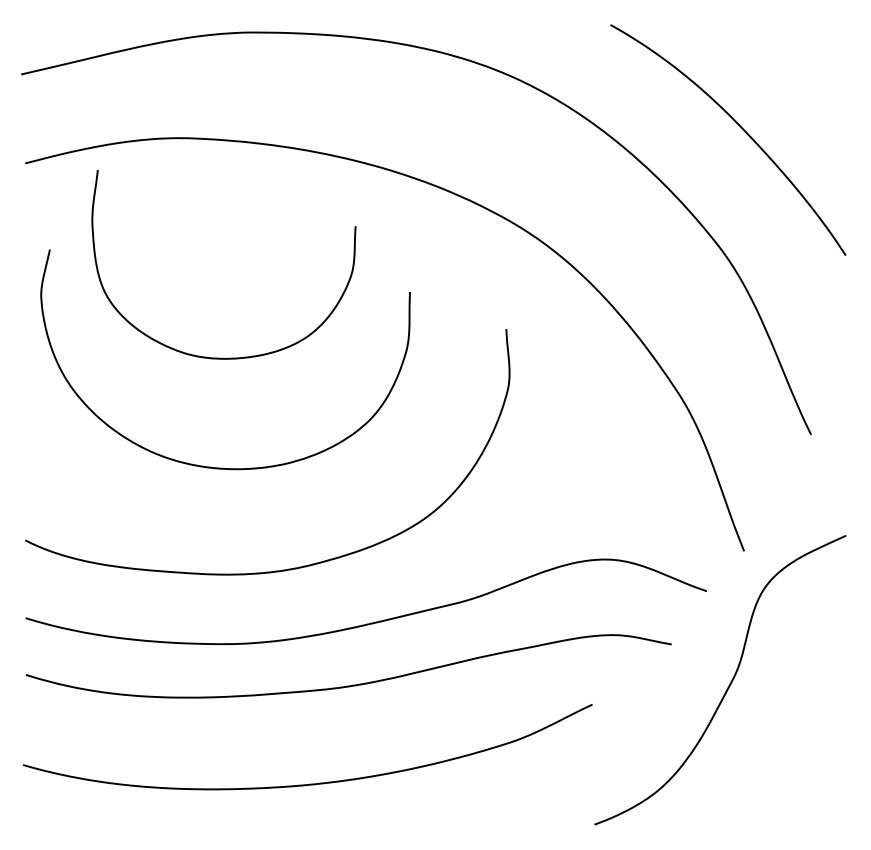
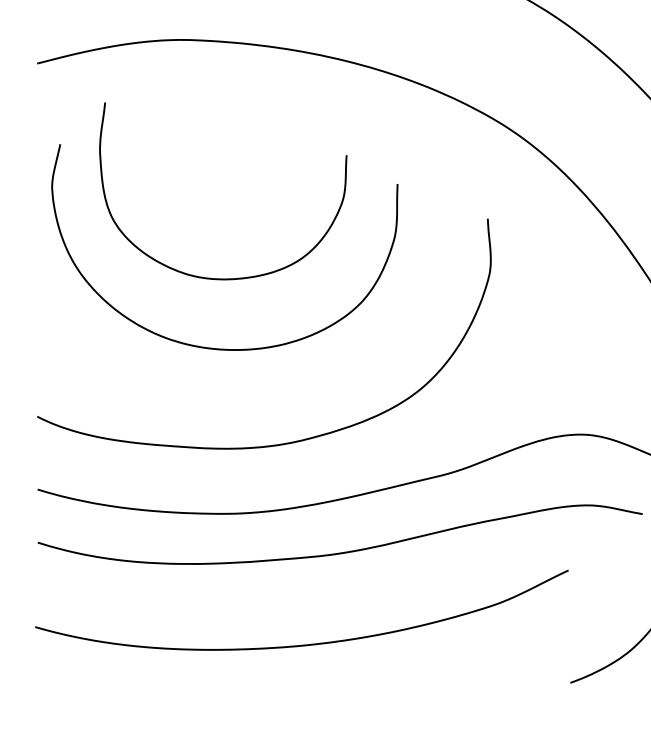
curve: (221, 357) -> (221, 278), moved

